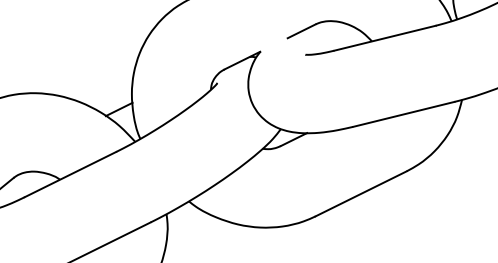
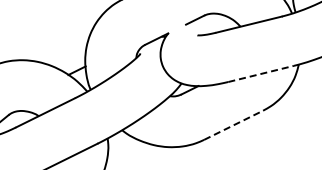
line: (404, 113) -> (261, 73), solid -> dashed
line: (361, 194) -> (233, 125), solid -> dashed

